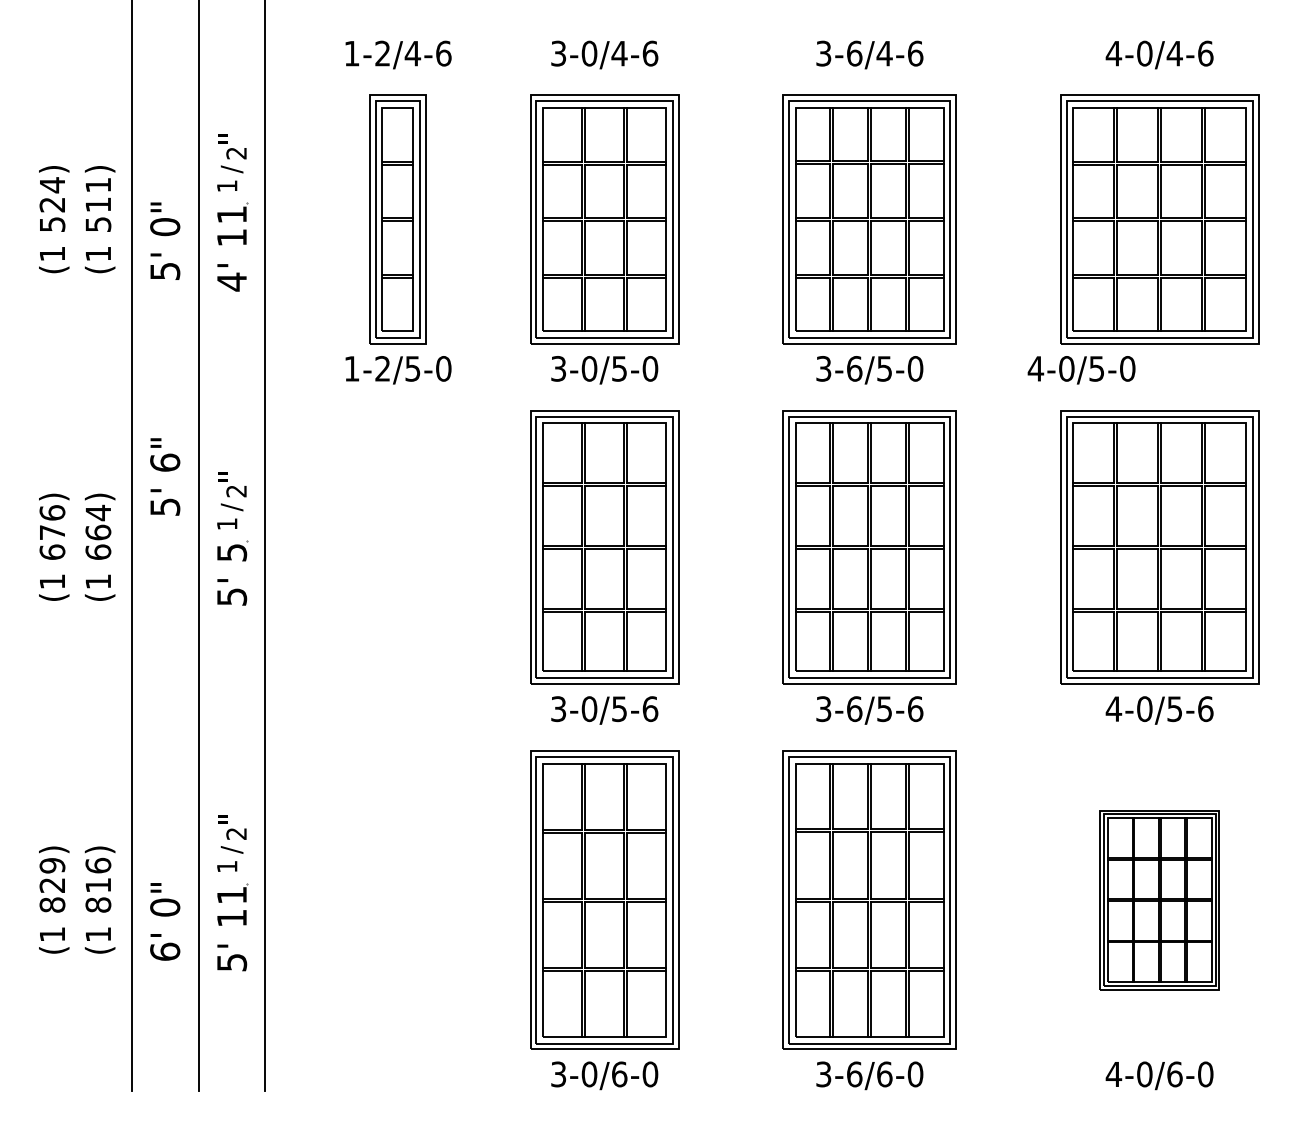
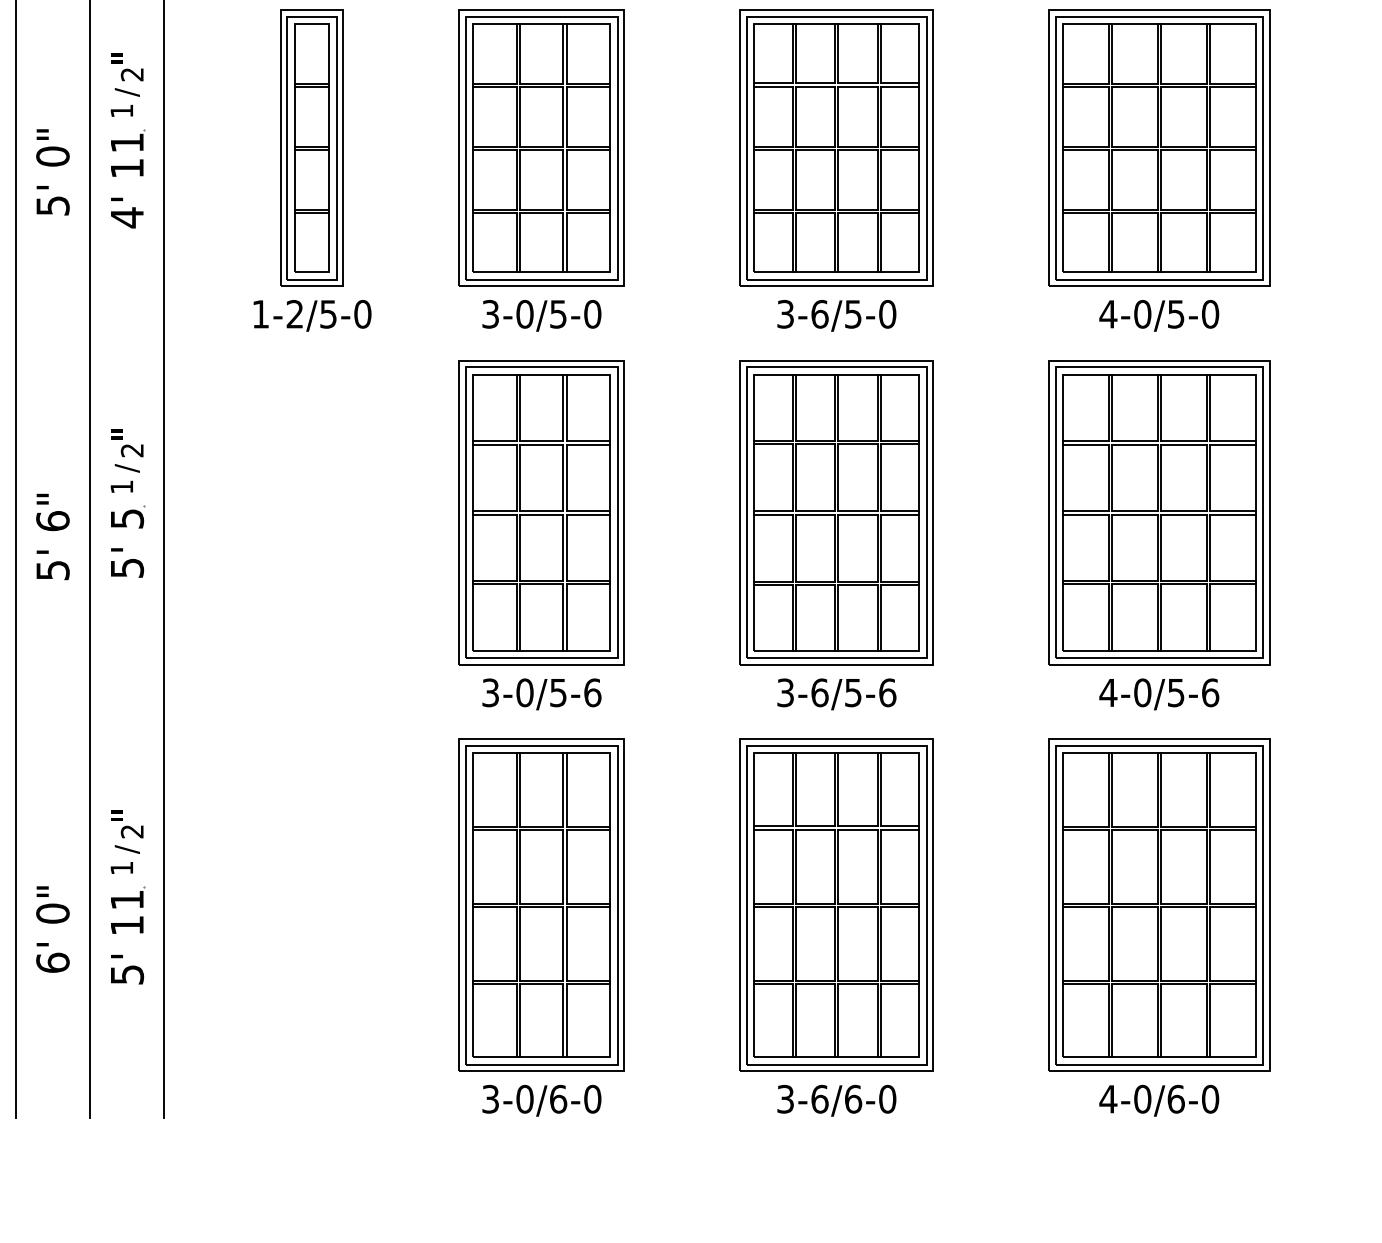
text: (1081, 370) -> (1159, 316), moved
text: (165, 476) -> (53, 536), moved
part: (1159, 899) -> (1159, 904), size x1.67

